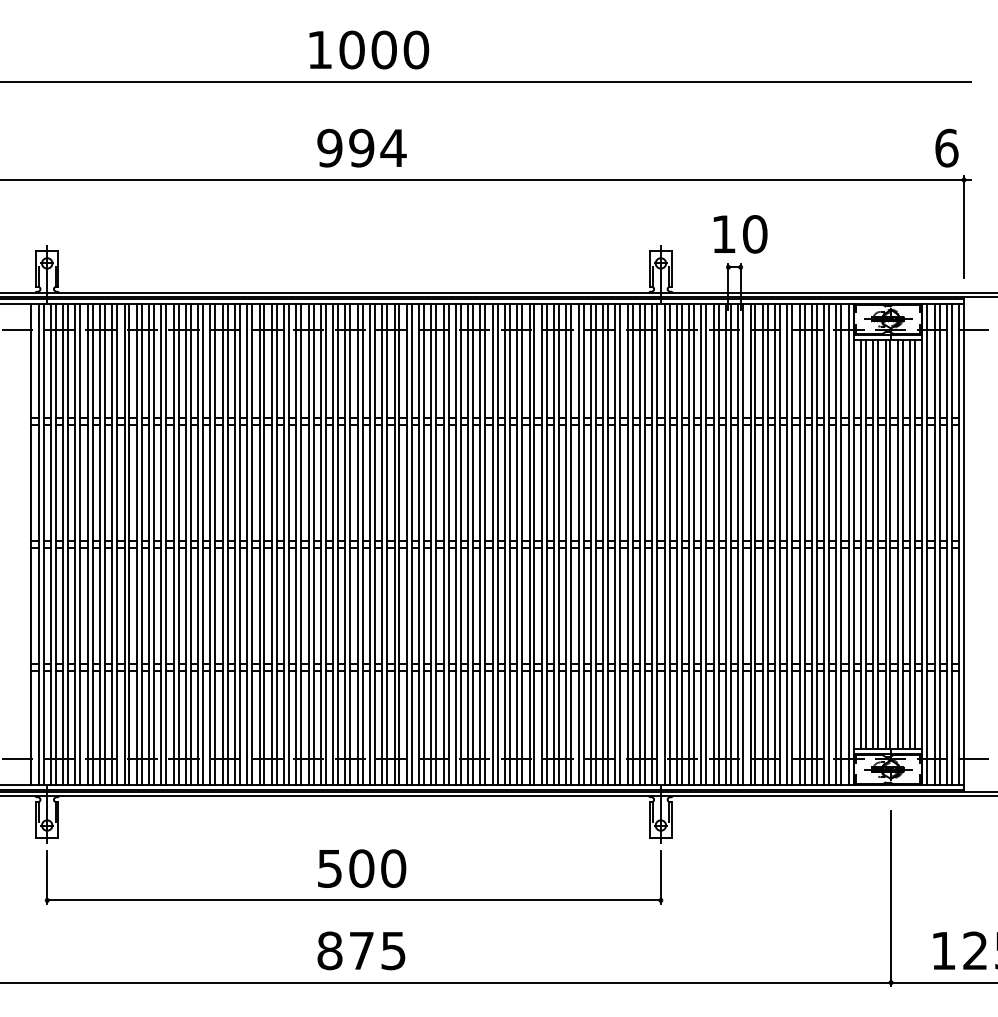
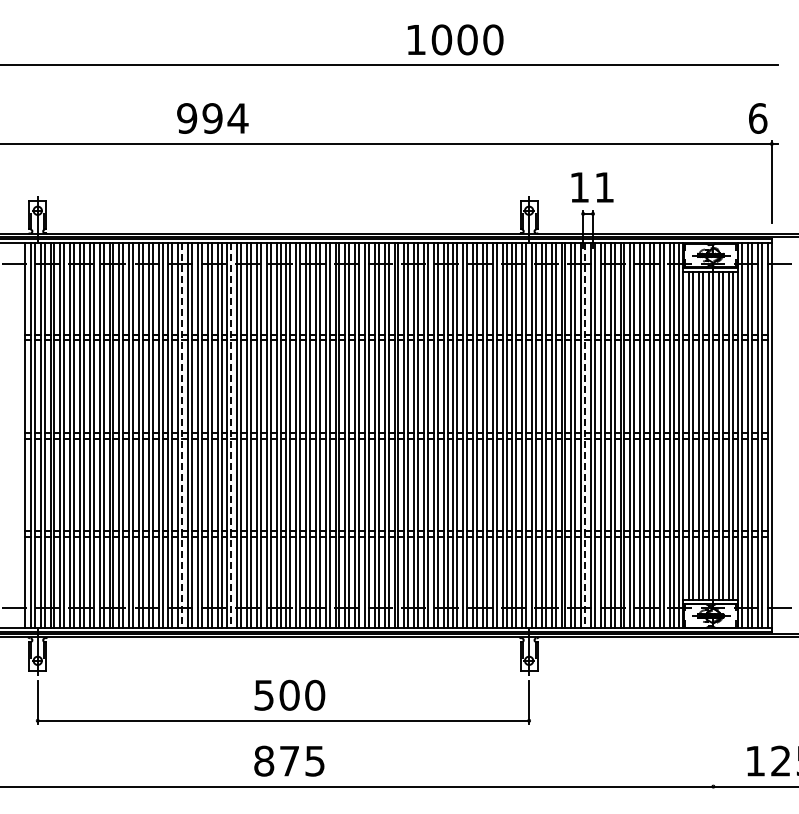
text: (369, 49) -> (455, 39), moved
text: (361, 148) -> (212, 118), moved
text: (755, 234) -> (604, 187), 10 -> 11
line: (227, 544) -> (182, 435), solid -> dashed
line: (289, 544) -> (231, 435), solid -> dashed
line: (731, 544) -> (585, 435), solid -> dashed
line: (891, 898) -> (713, 719), removed

